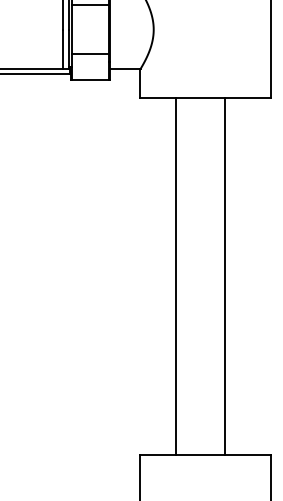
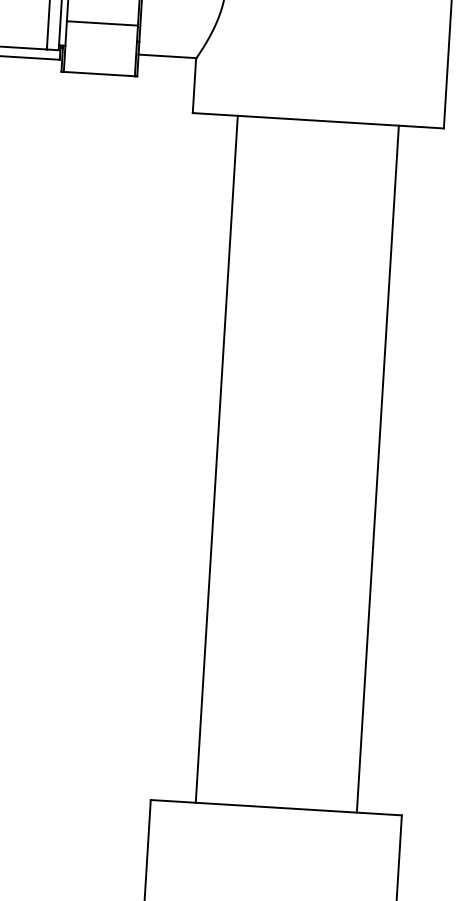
line: (175, 276) -> (216, 459), moved
line: (224, 276) -> (377, 469), moved

